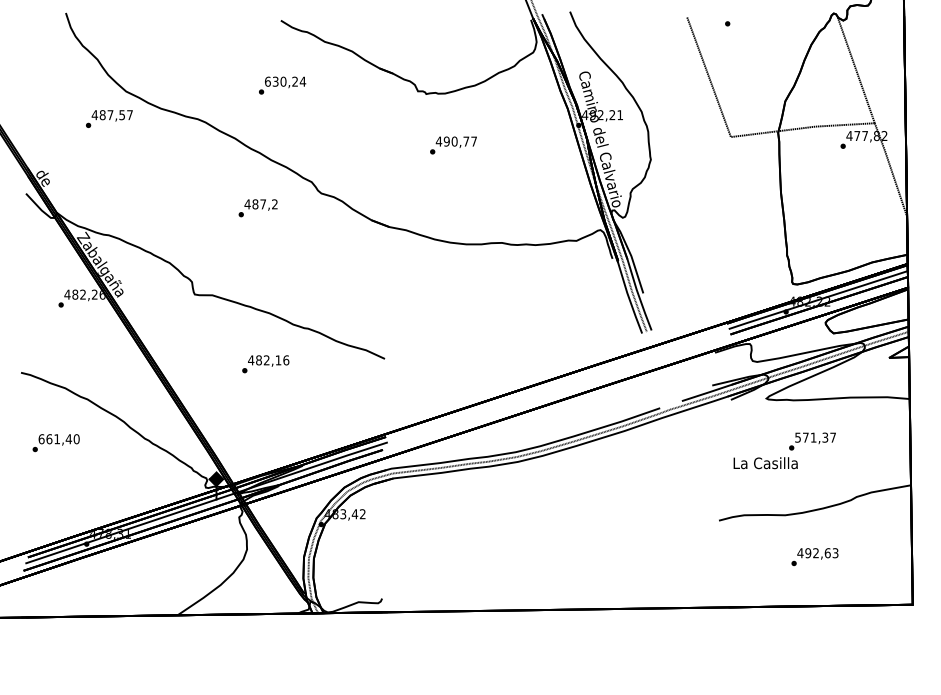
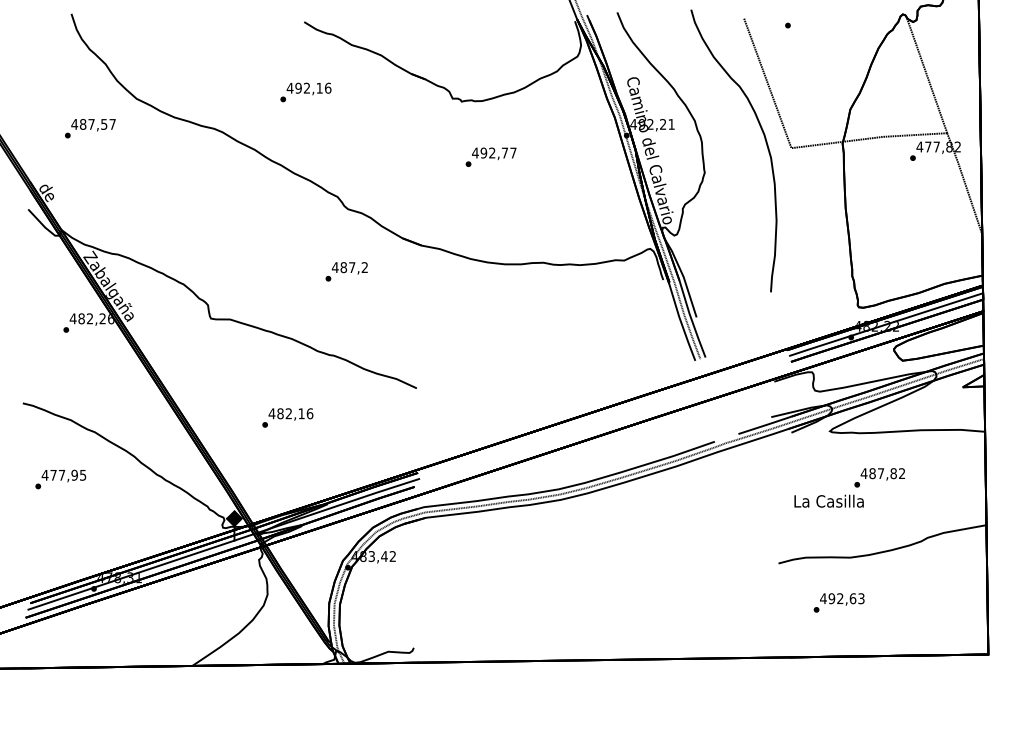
text: (284, 81) -> (308, 88), 630,24 -> 492,16
text: (109, 118) -> (90, 128), moved
curve: (706, 130) -> (765, 141), added
text: (454, 141) -> (492, 152), 490,77 -> 492,77
text: (257, 208) -> (346, 272), moved
text: (265, 364) -> (287, 418), moved
text: (814, 437) -> (881, 473), 571,37 -> 487,82
text: (58, 439) -> (63, 475), 661,40 -> 477,95
text: (814, 557) -> (838, 603), moved

